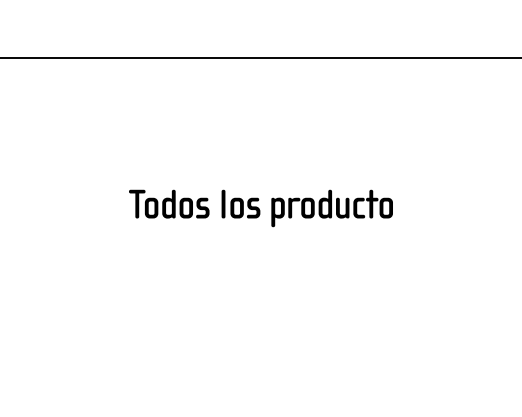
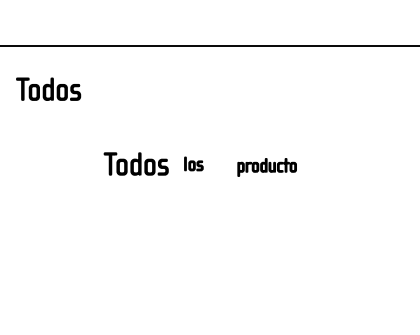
part: (60, 110) -> (48, 88), added
part: (240, 203) -> (193, 163), size x0.6
part: (331, 208) -> (266, 167), size x0.6

